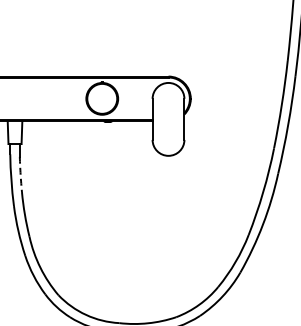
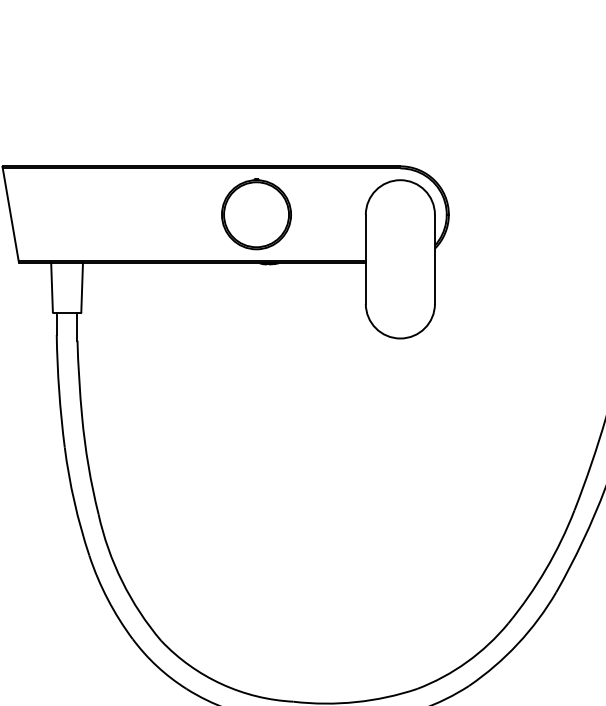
arc: (20, 174) -> (78, 378), dashed -> solid

